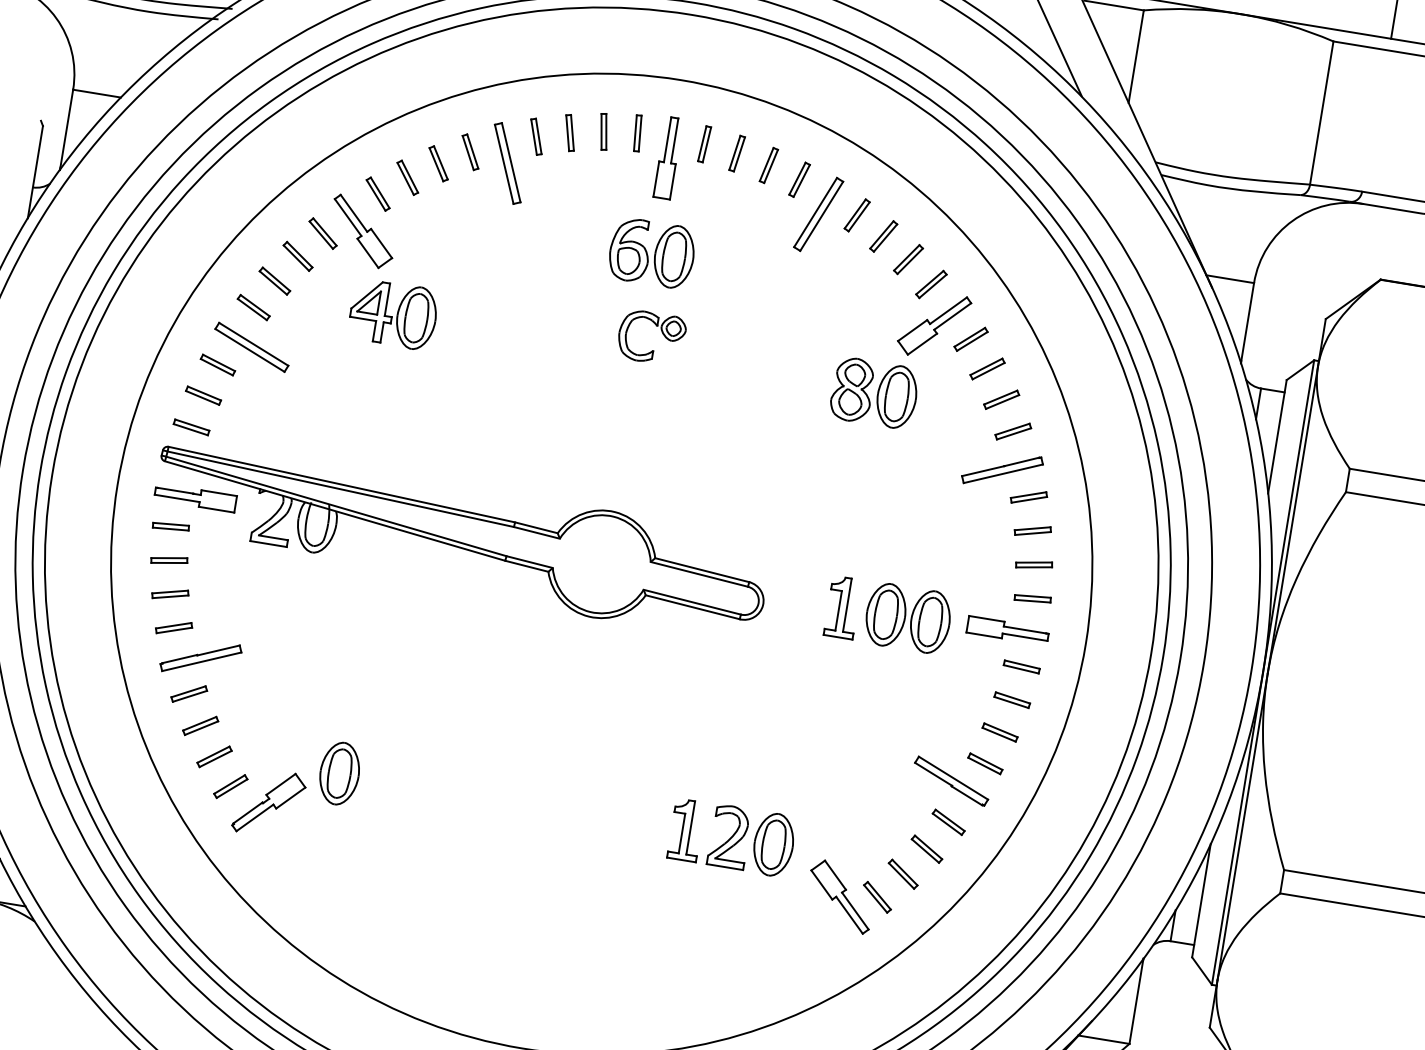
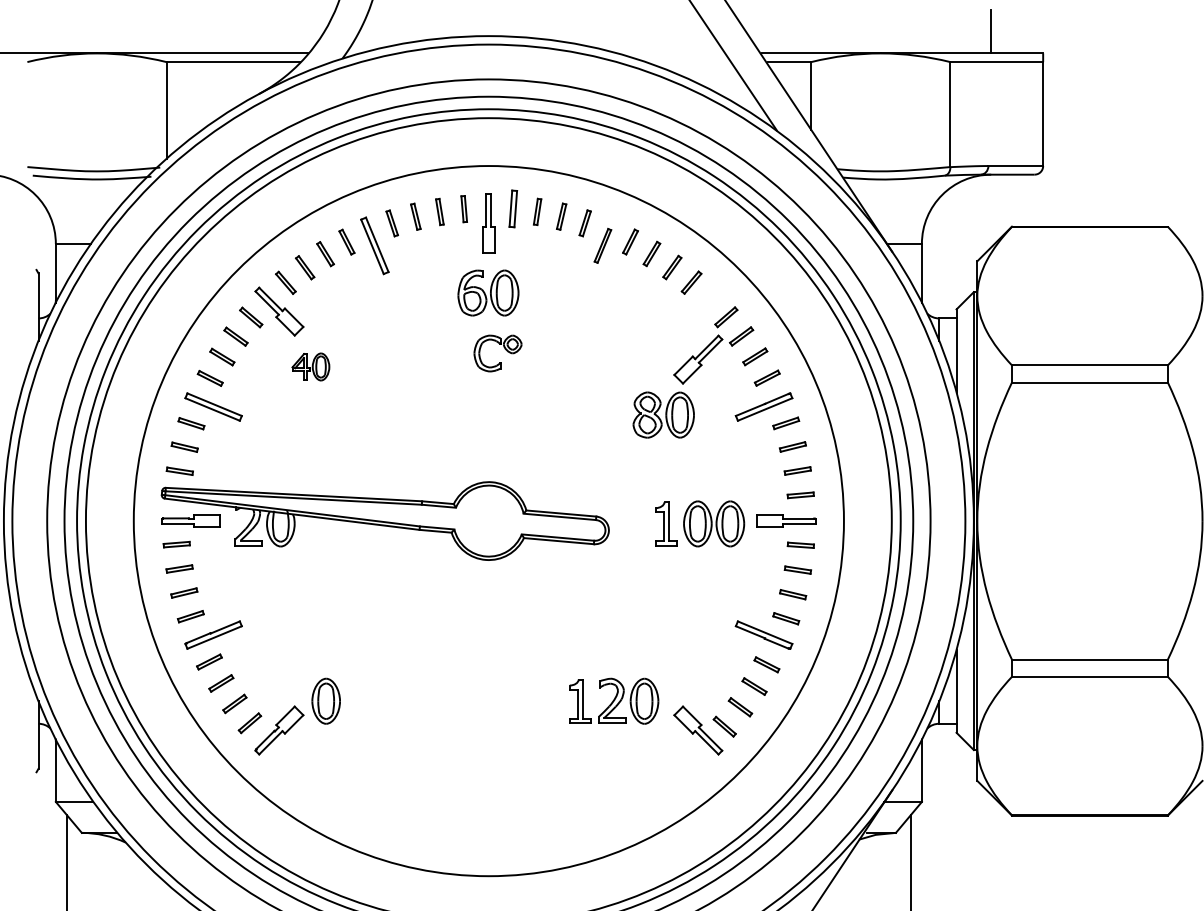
part: (703, 144) -> (512, 209), size x1.4
part: (818, 213) -> (602, 245), size x0.6
part: (393, 313) -> (310, 366), size x0.6
part: (899, 357) -> (677, 386), moved

